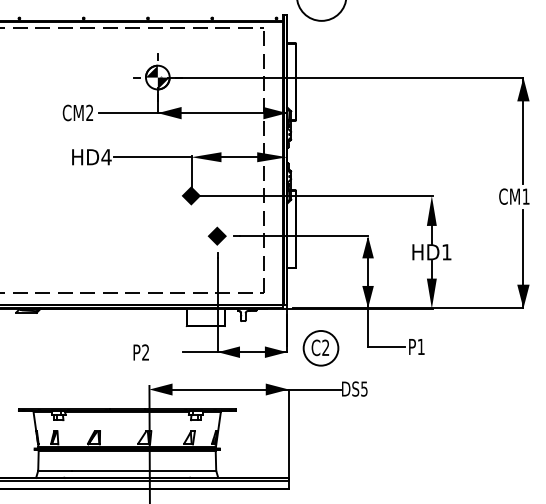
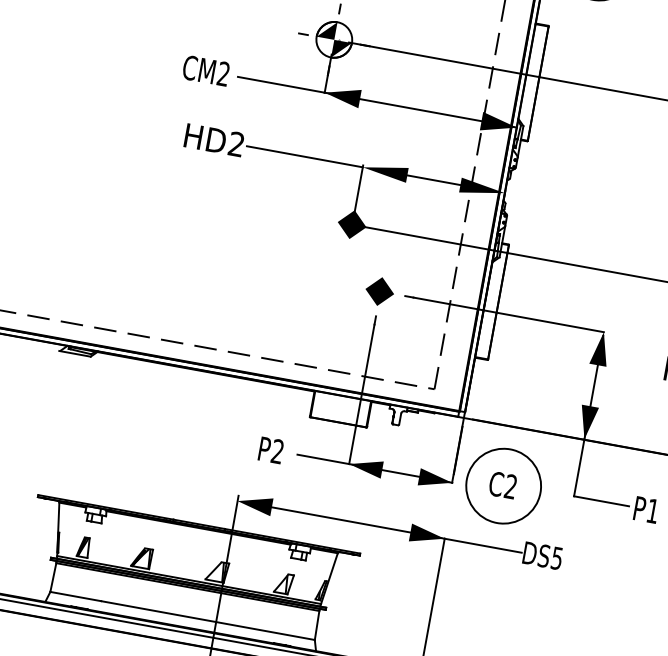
text: (106, 157) -> (236, 144), HD4 -> HD2
circle: (320, 348) -> (502, 486), size x1.43
text: (140, 352) -> (269, 450), moved

